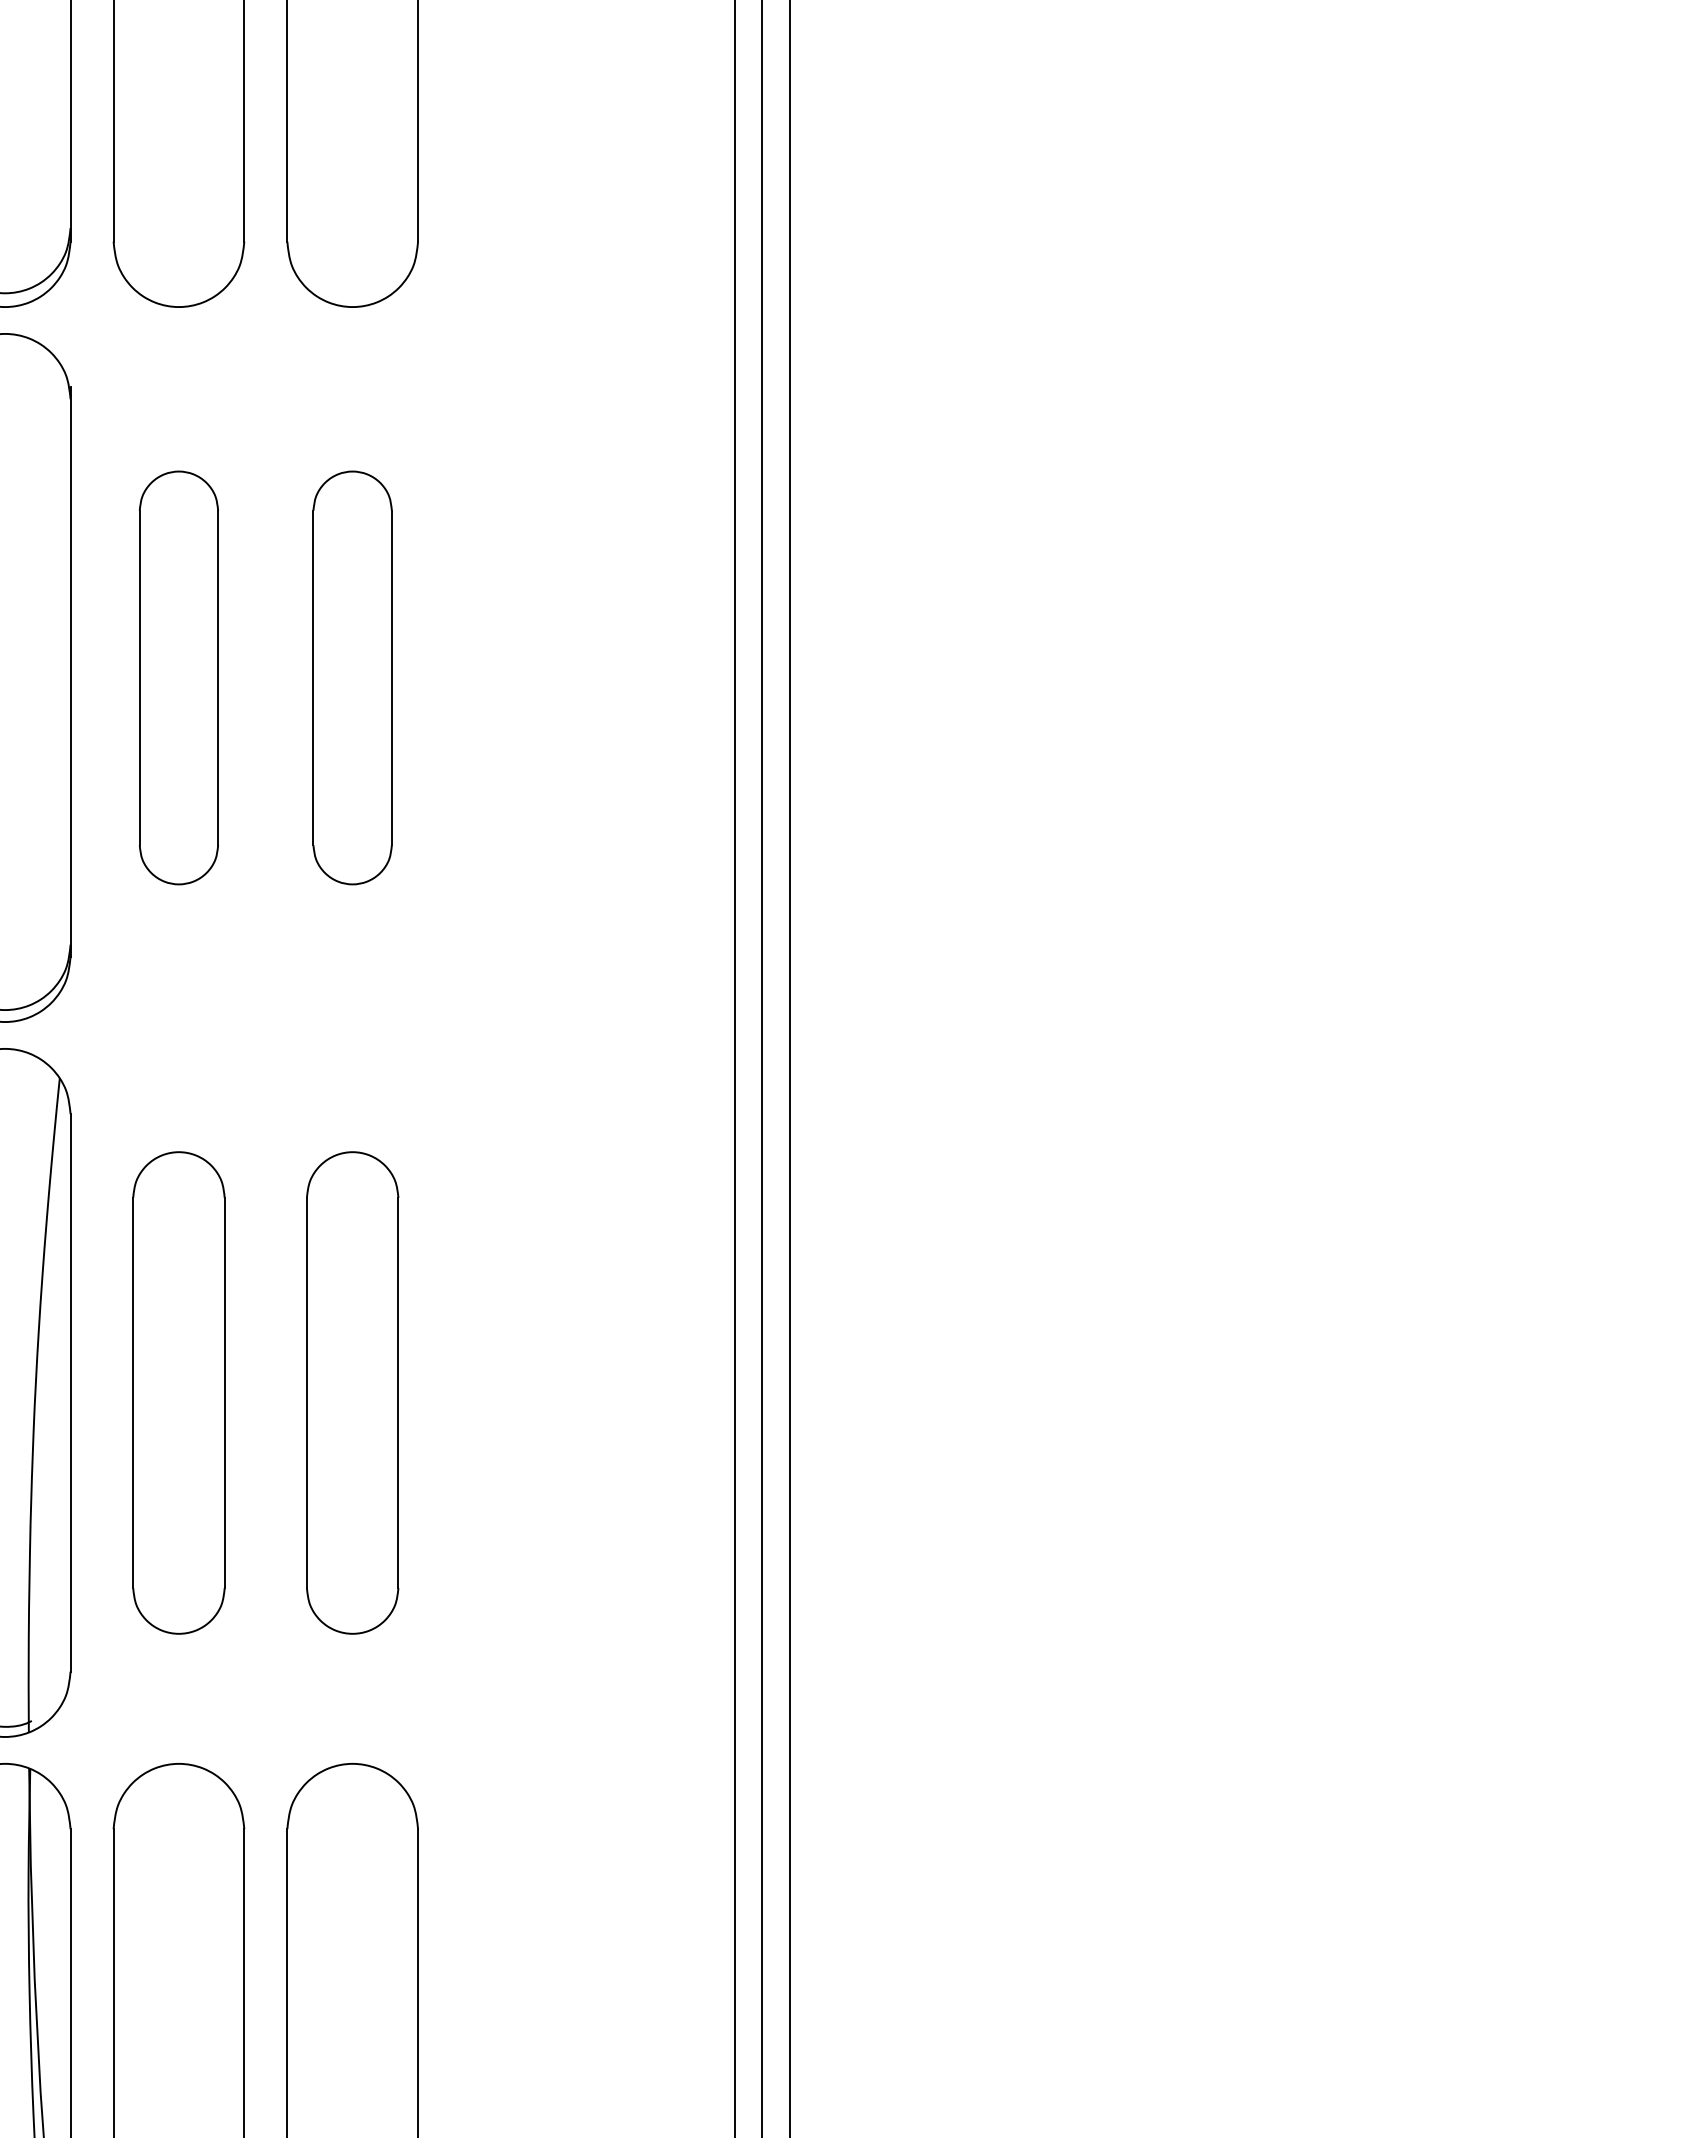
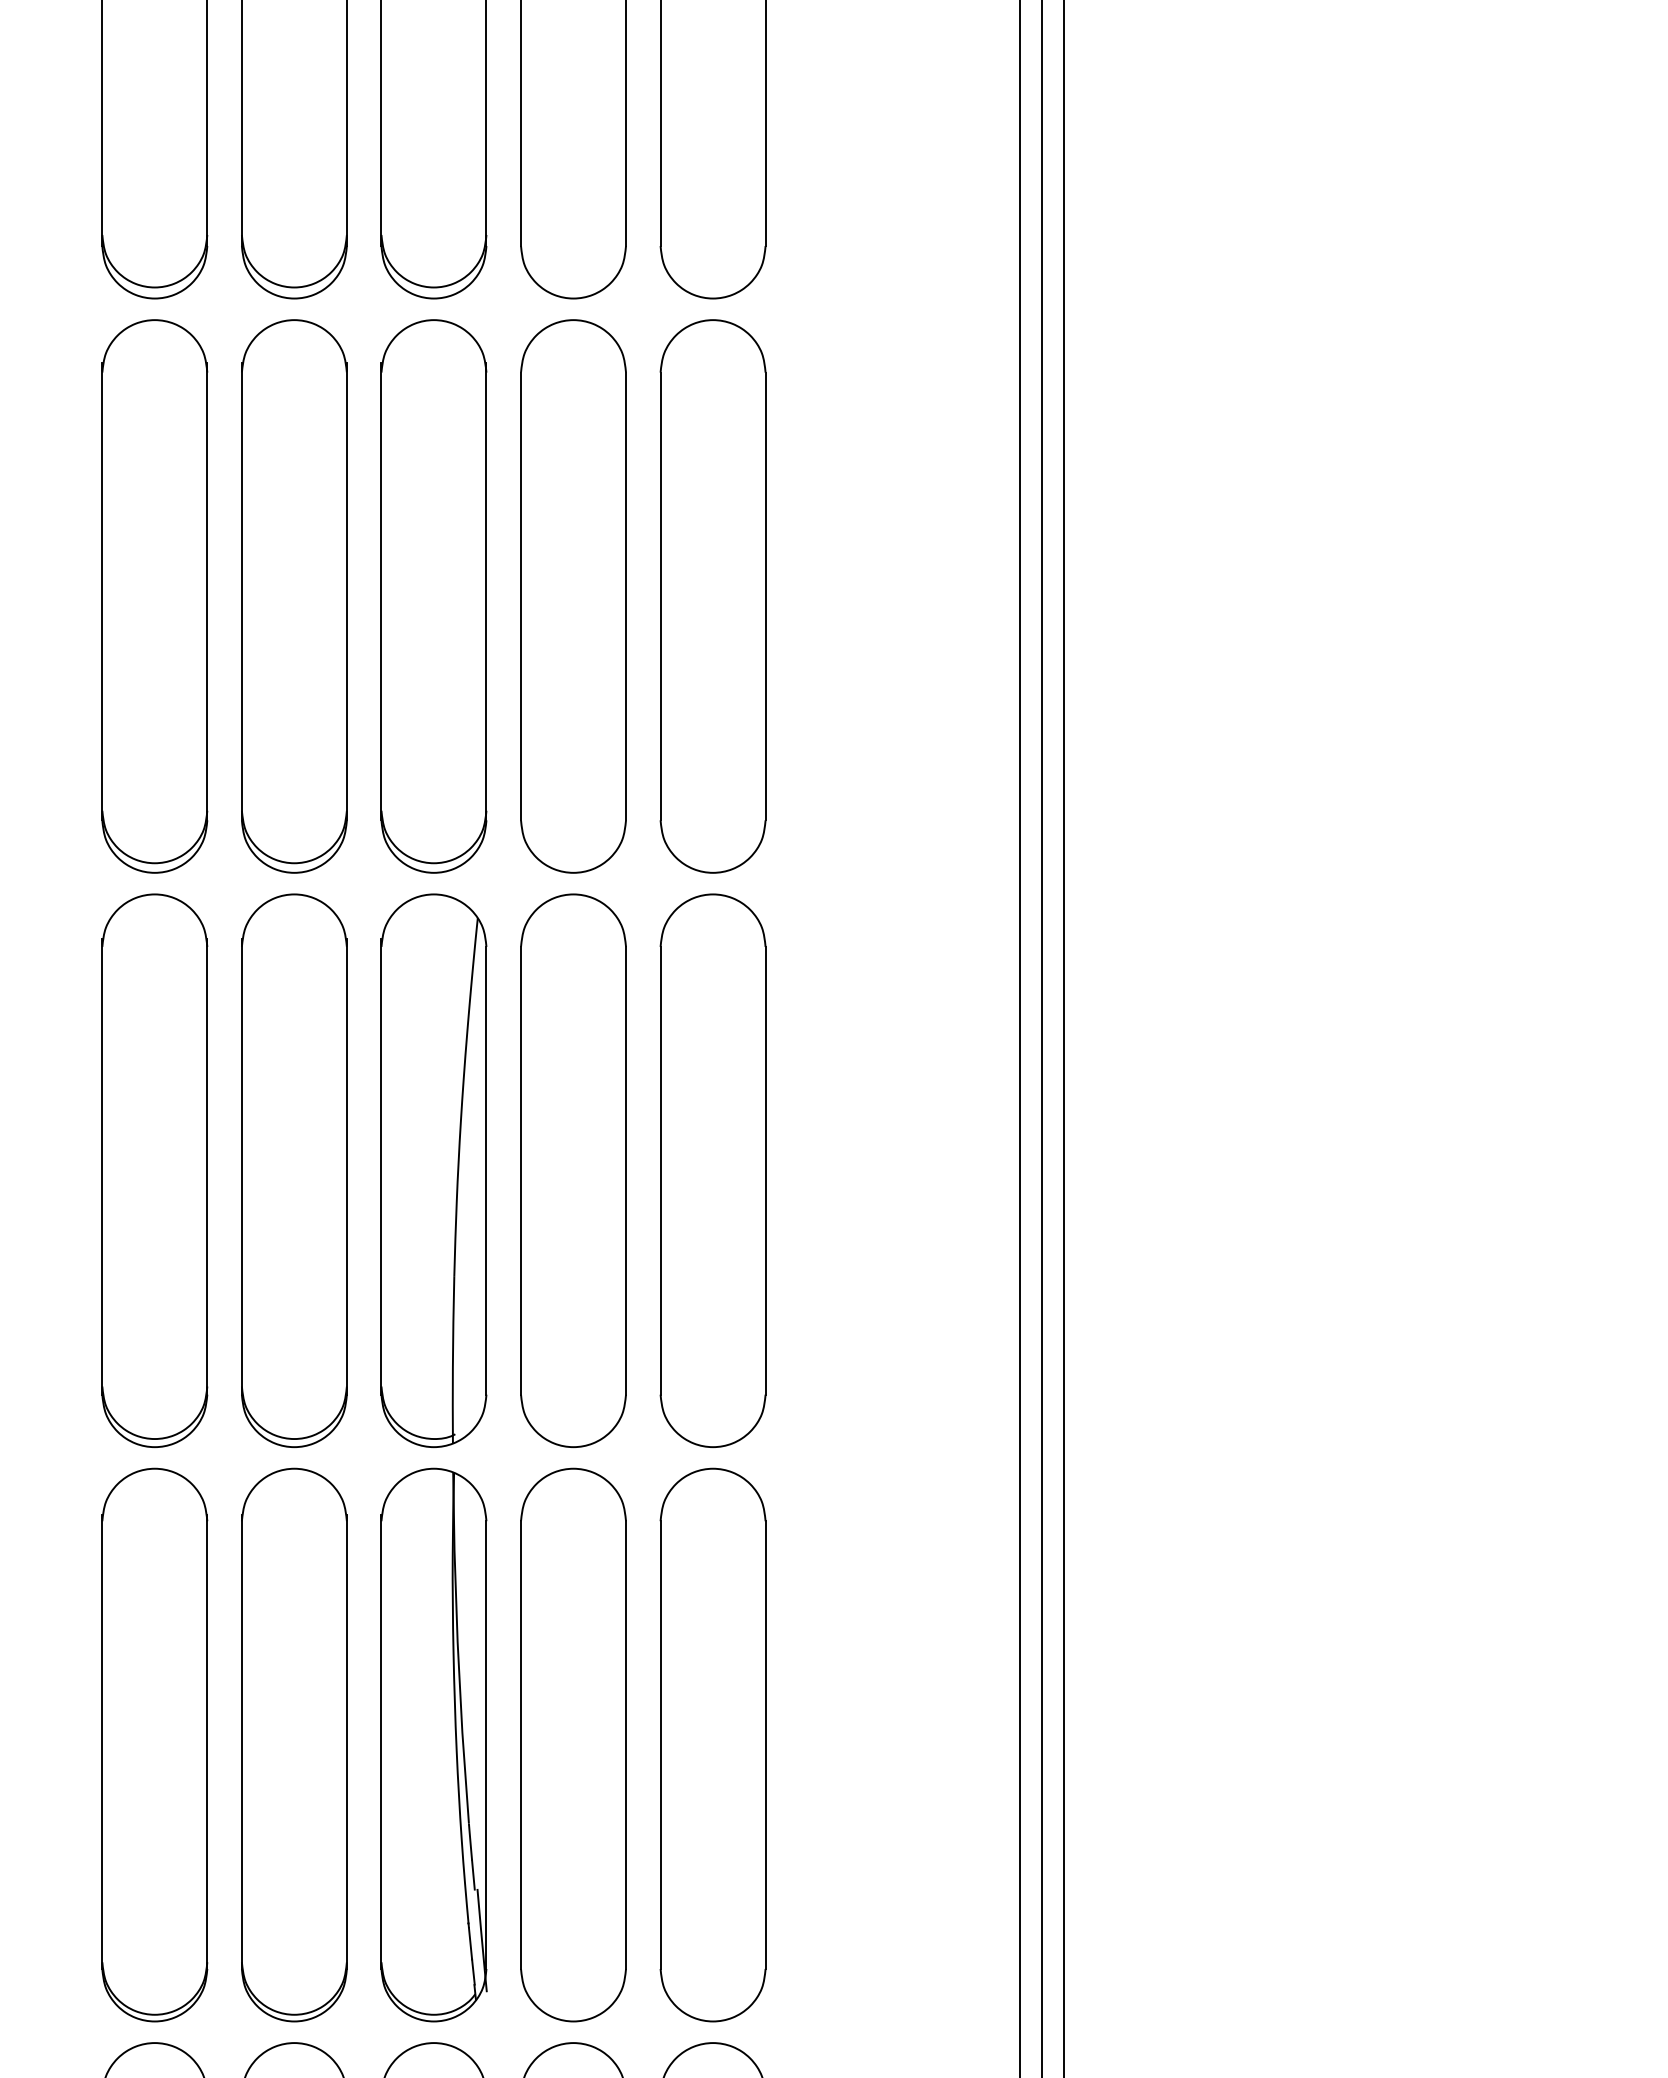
part: (178, 677) -> (573, 596), size x1.67
part: (351, 677) -> (712, 596), size x1.67
part: (178, 1392) -> (573, 1170), size x1.43
part: (351, 1392) -> (712, 1170), size x1.43

